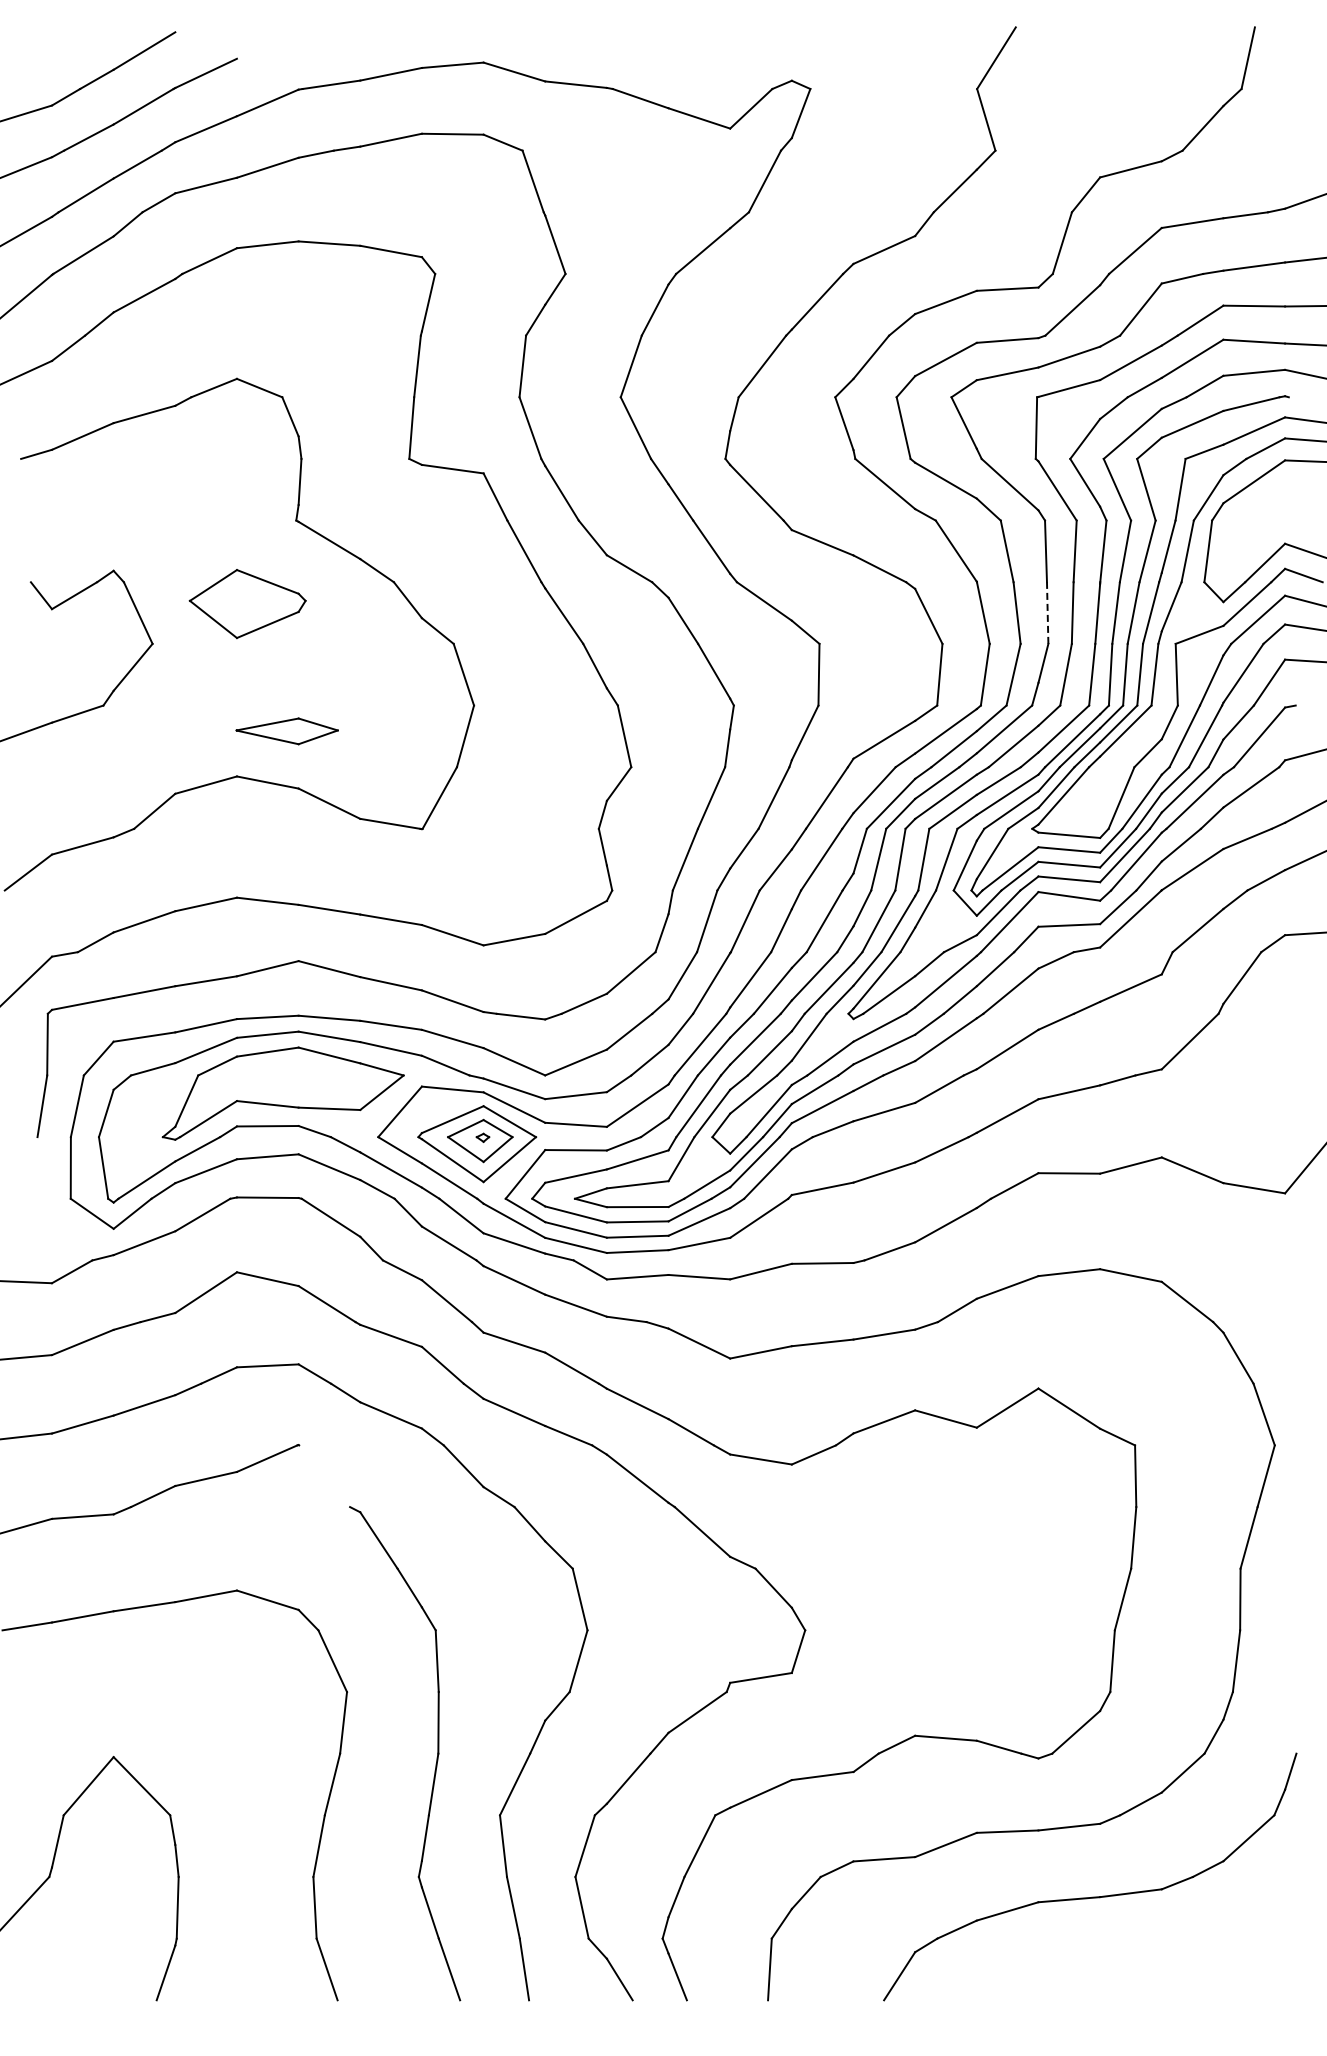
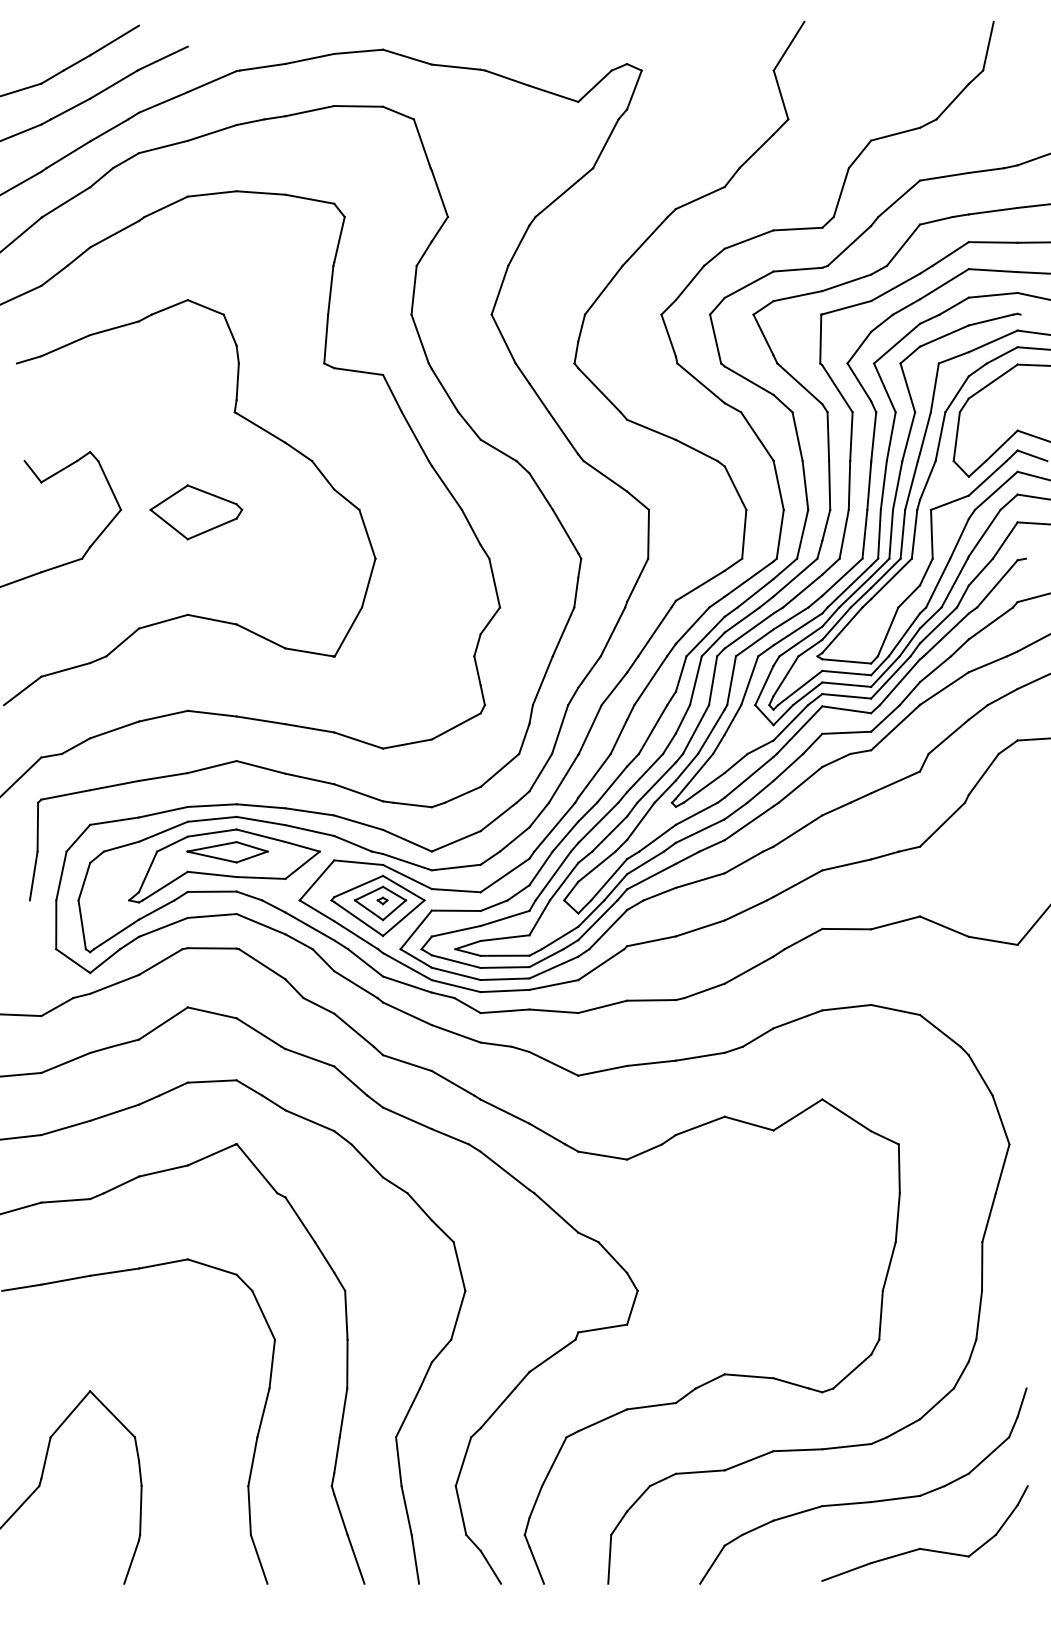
part: (247, 604) -> (196, 512), moved
line: (1047, 613) -> (829, 485), dashed -> solid
part: (286, 731) -> (227, 852), moved
line: (324, 1476) -> (257, 1169), added
part: (1165, 1955) -> (922, 1548), added

